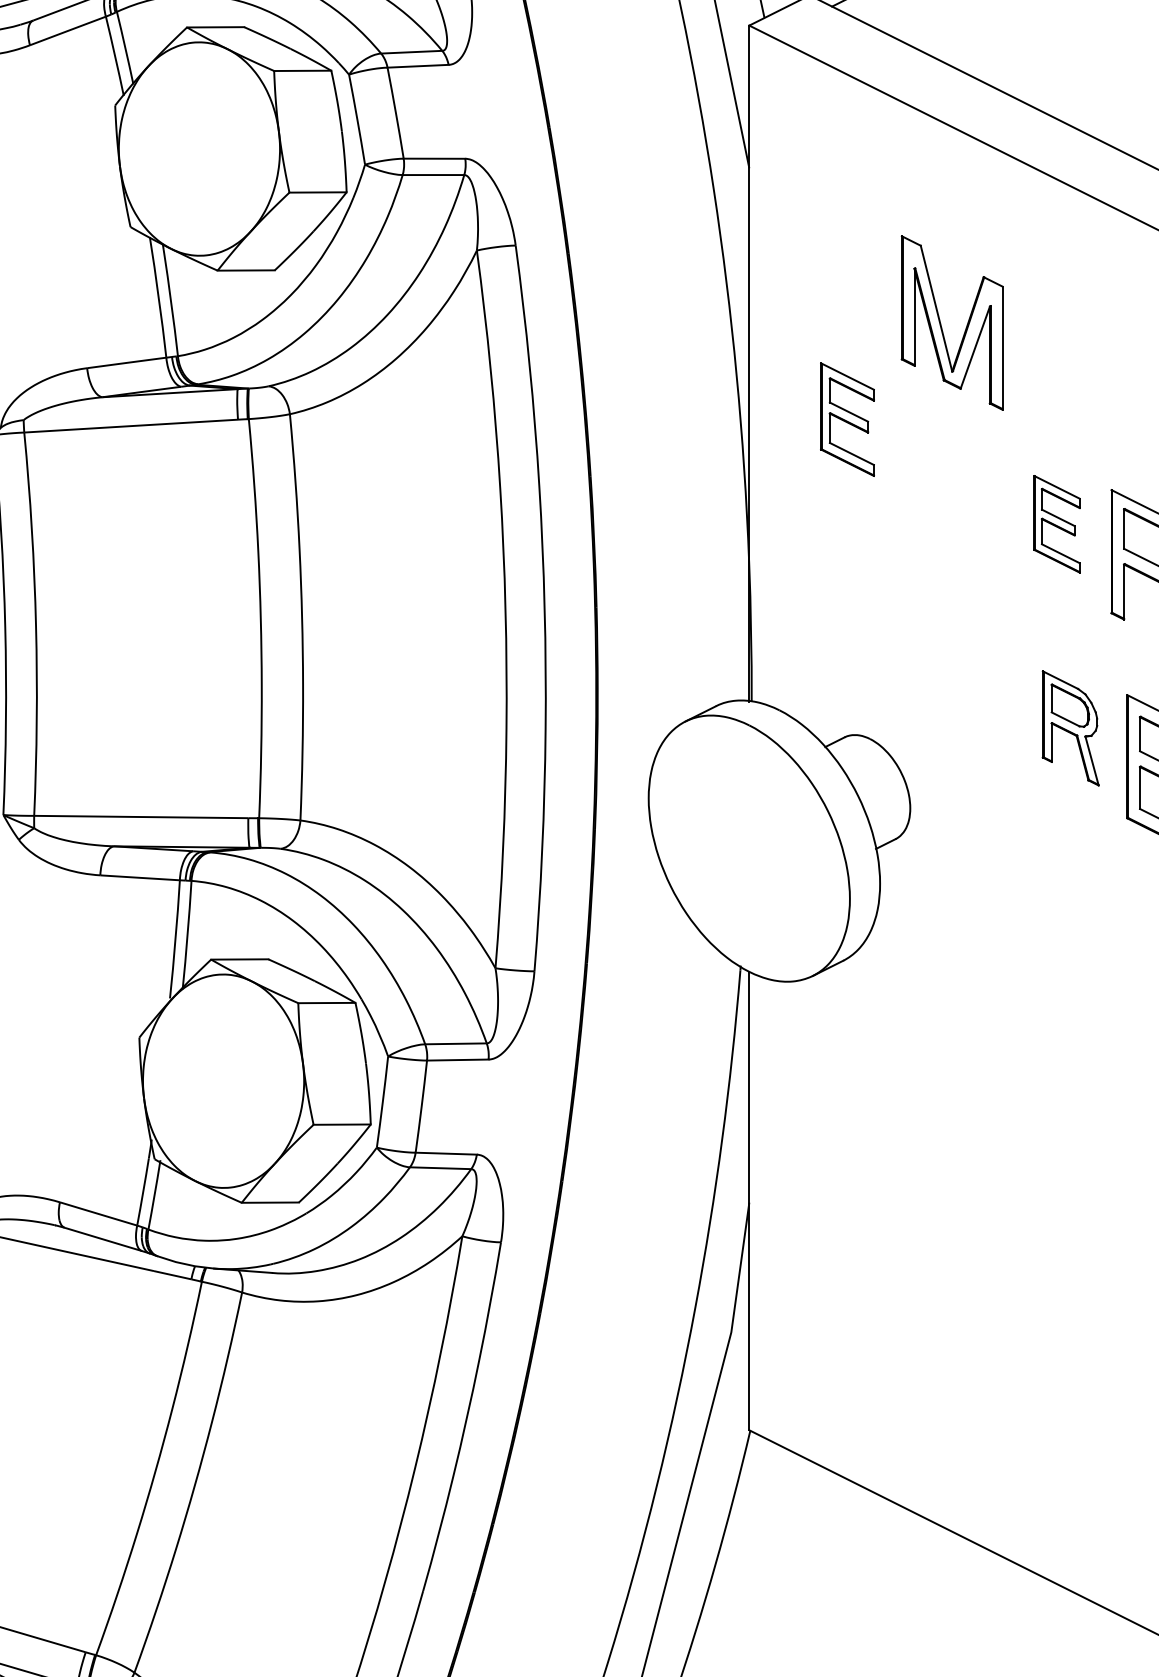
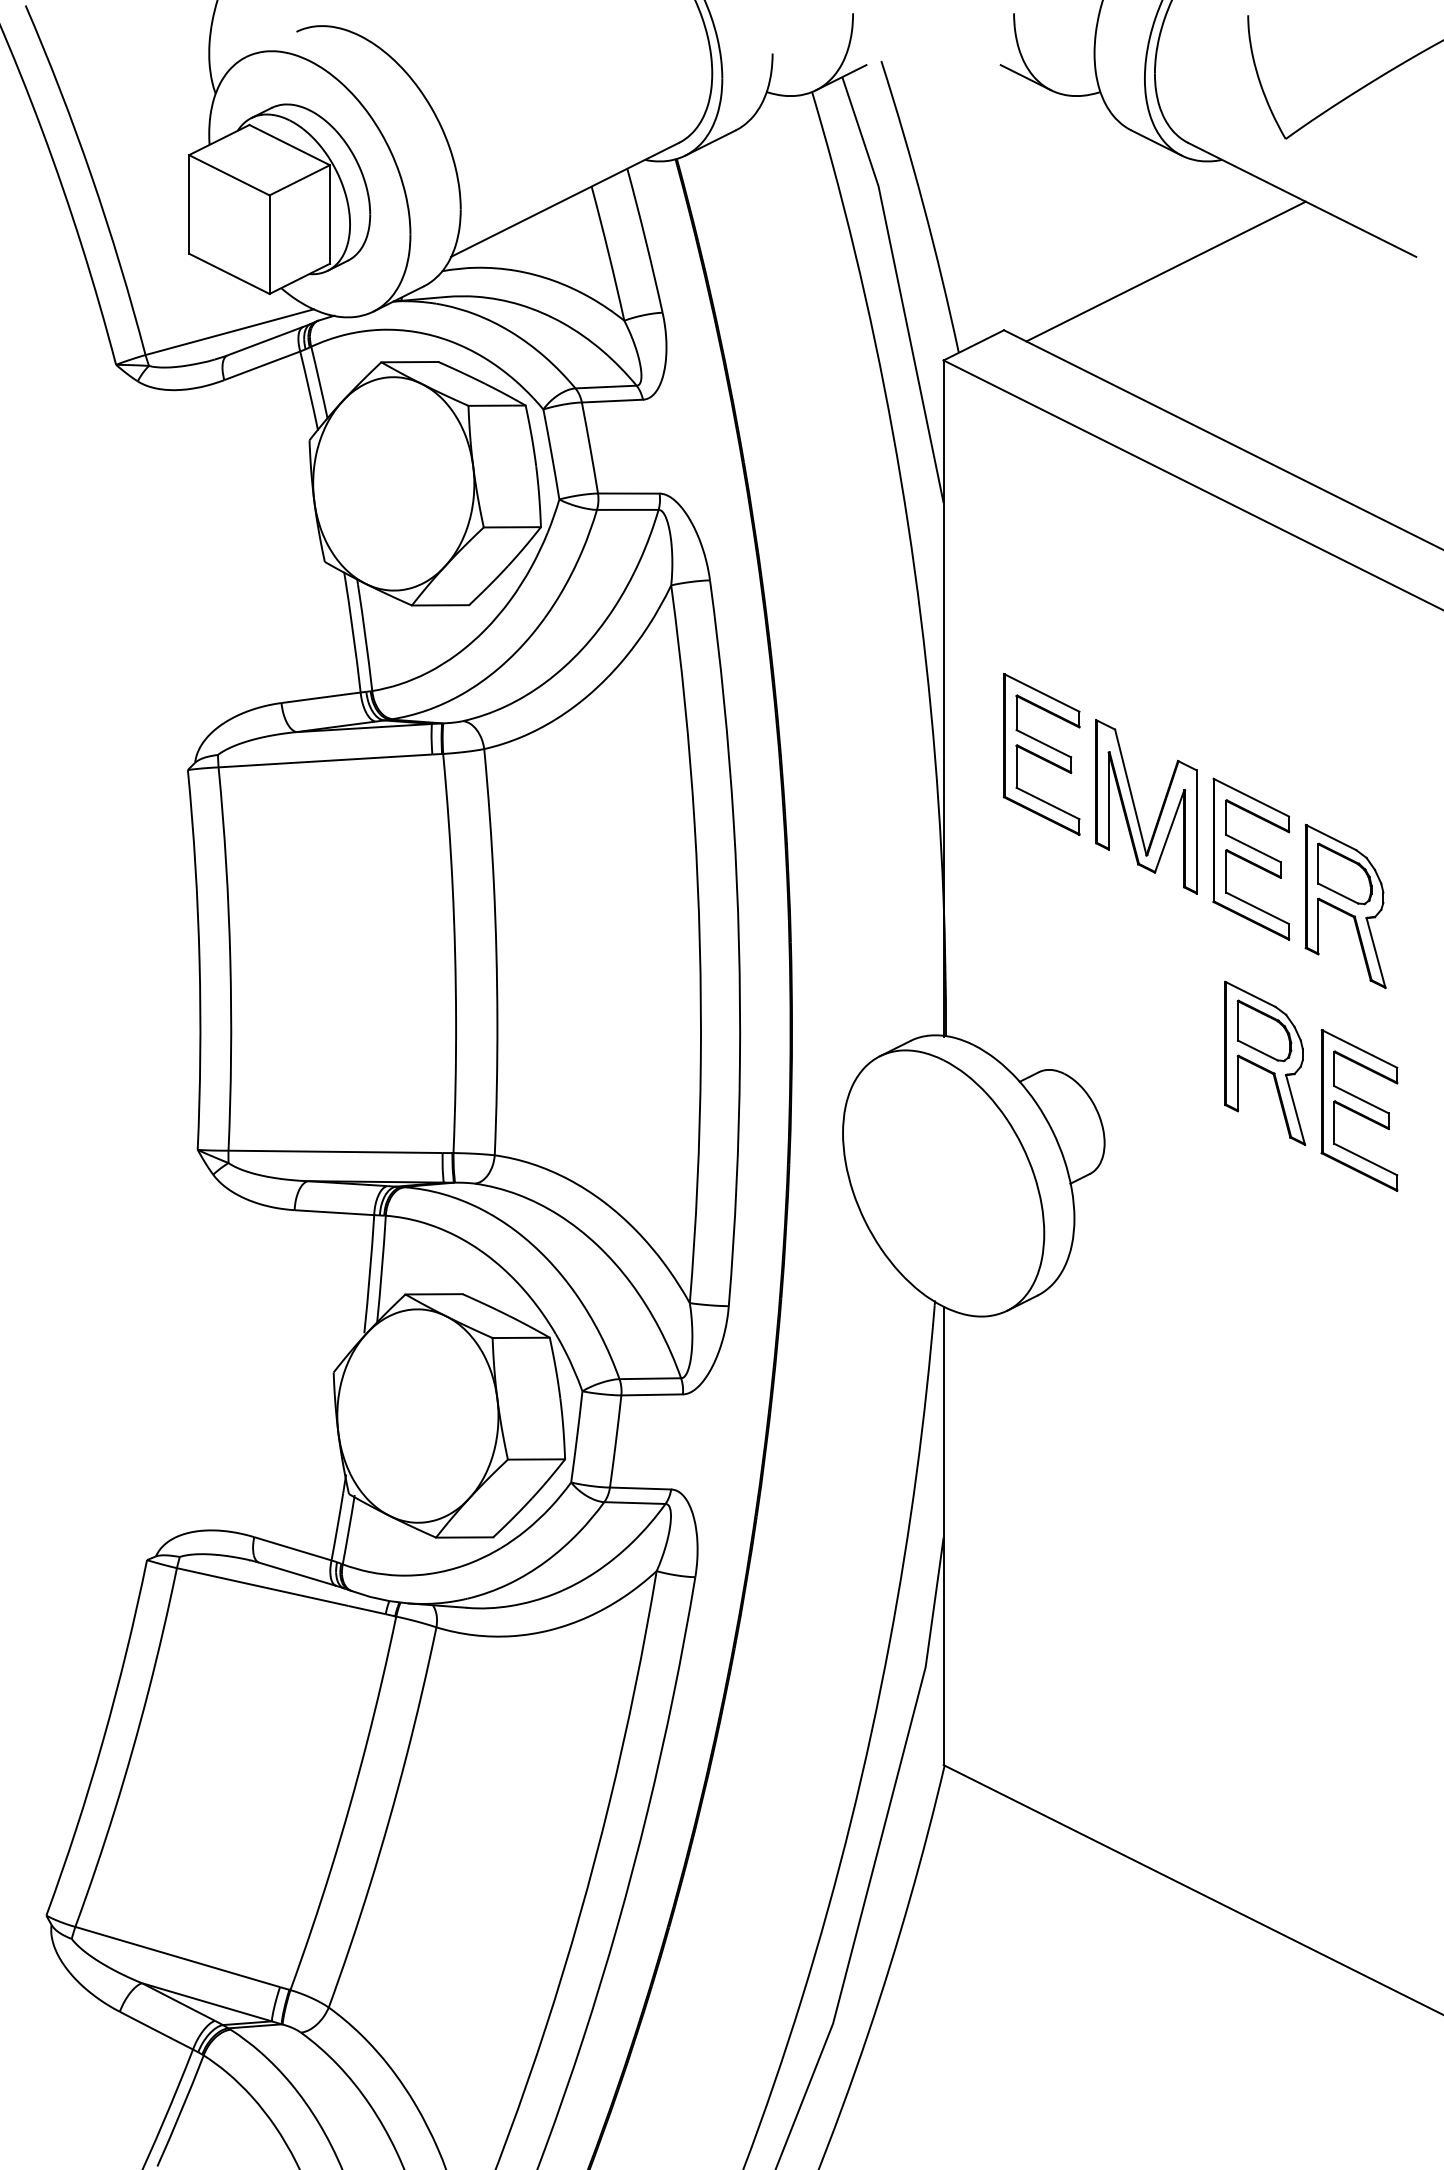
part: (942, 326) -> (1136, 810), moved
part: (847, 419) -> (1041, 754), size x1.43
part: (1057, 523) -> (1251, 858), size x1.67
part: (1070, 727) -> (1264, 1062), size x1.43

